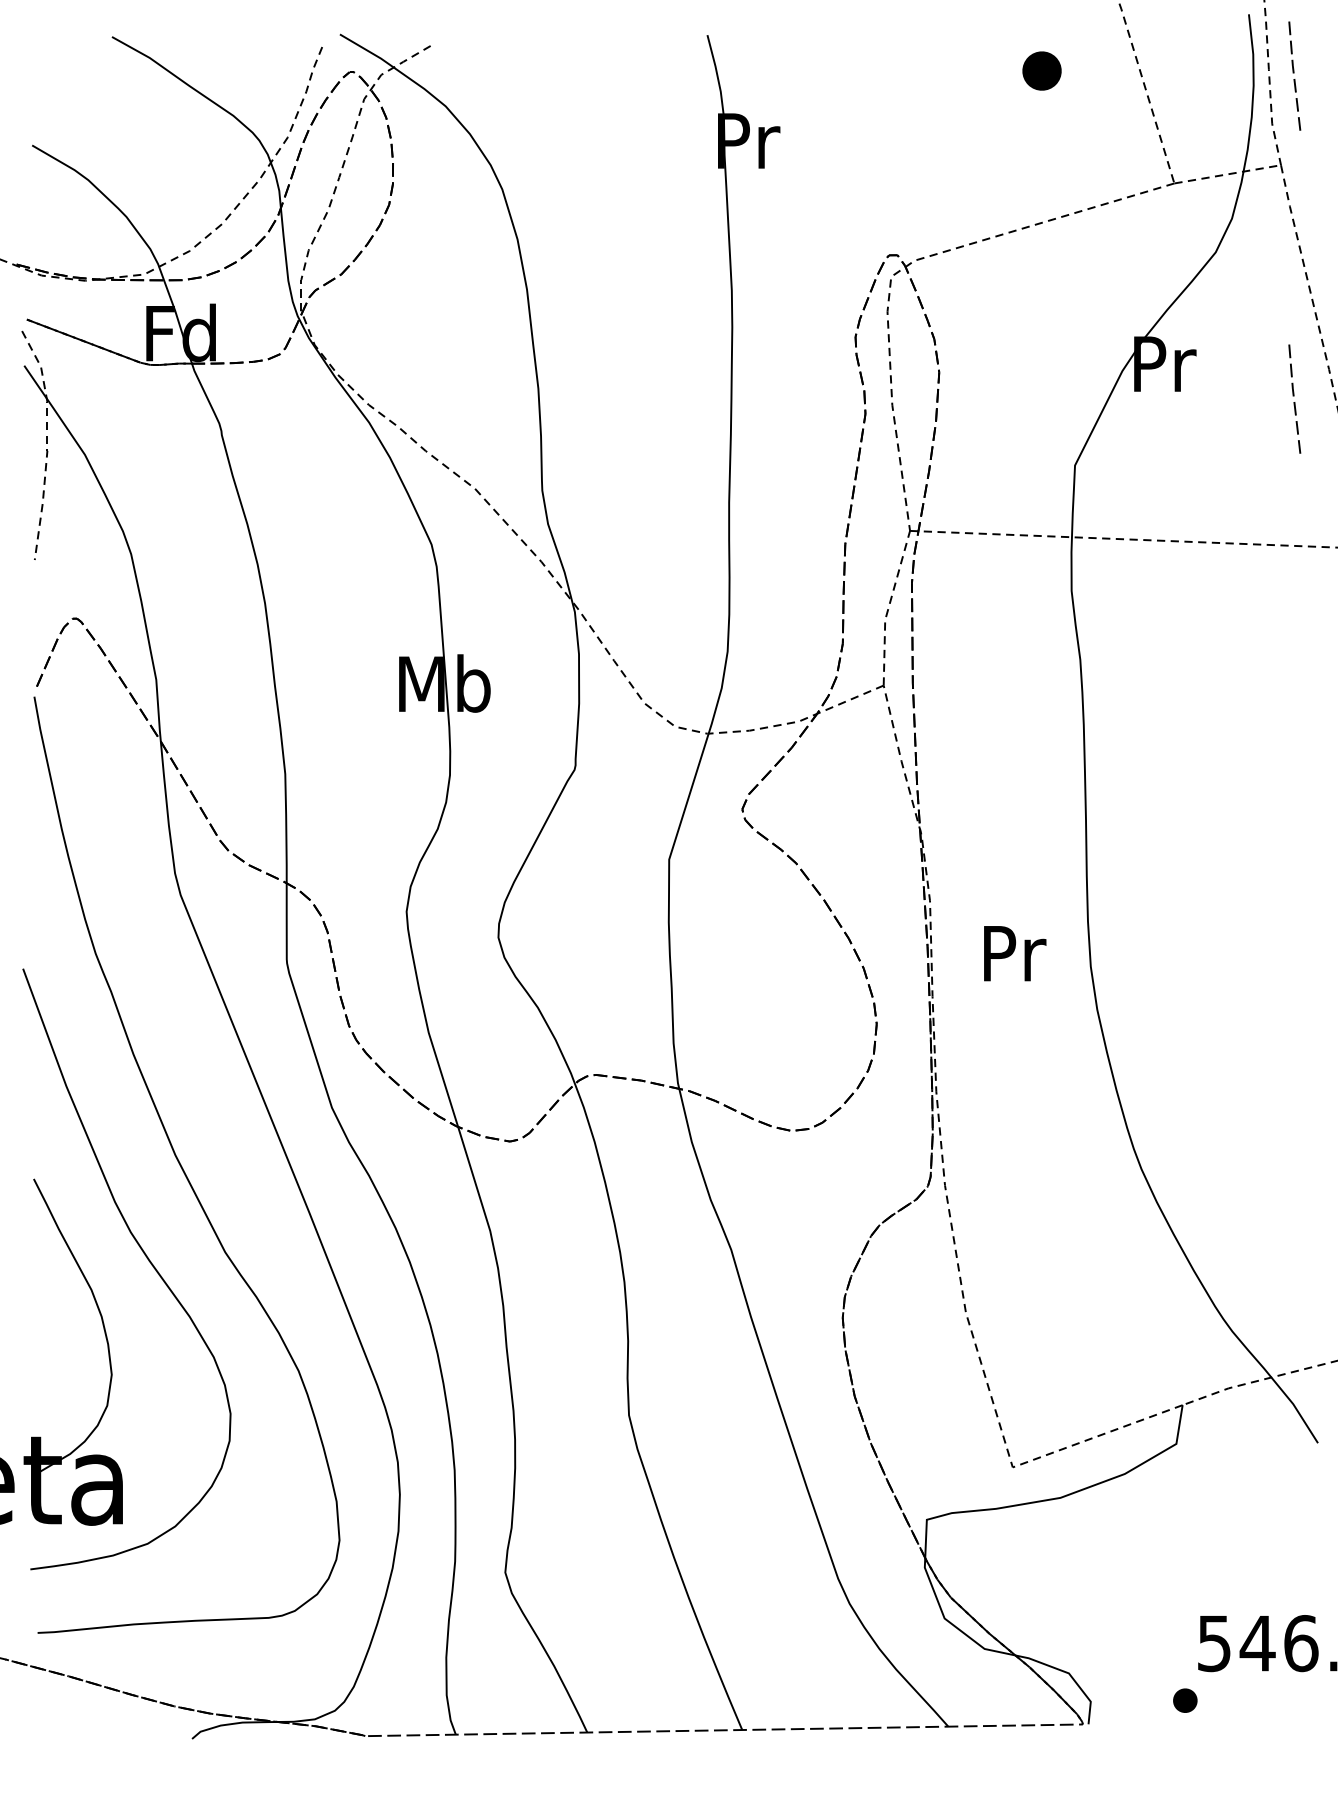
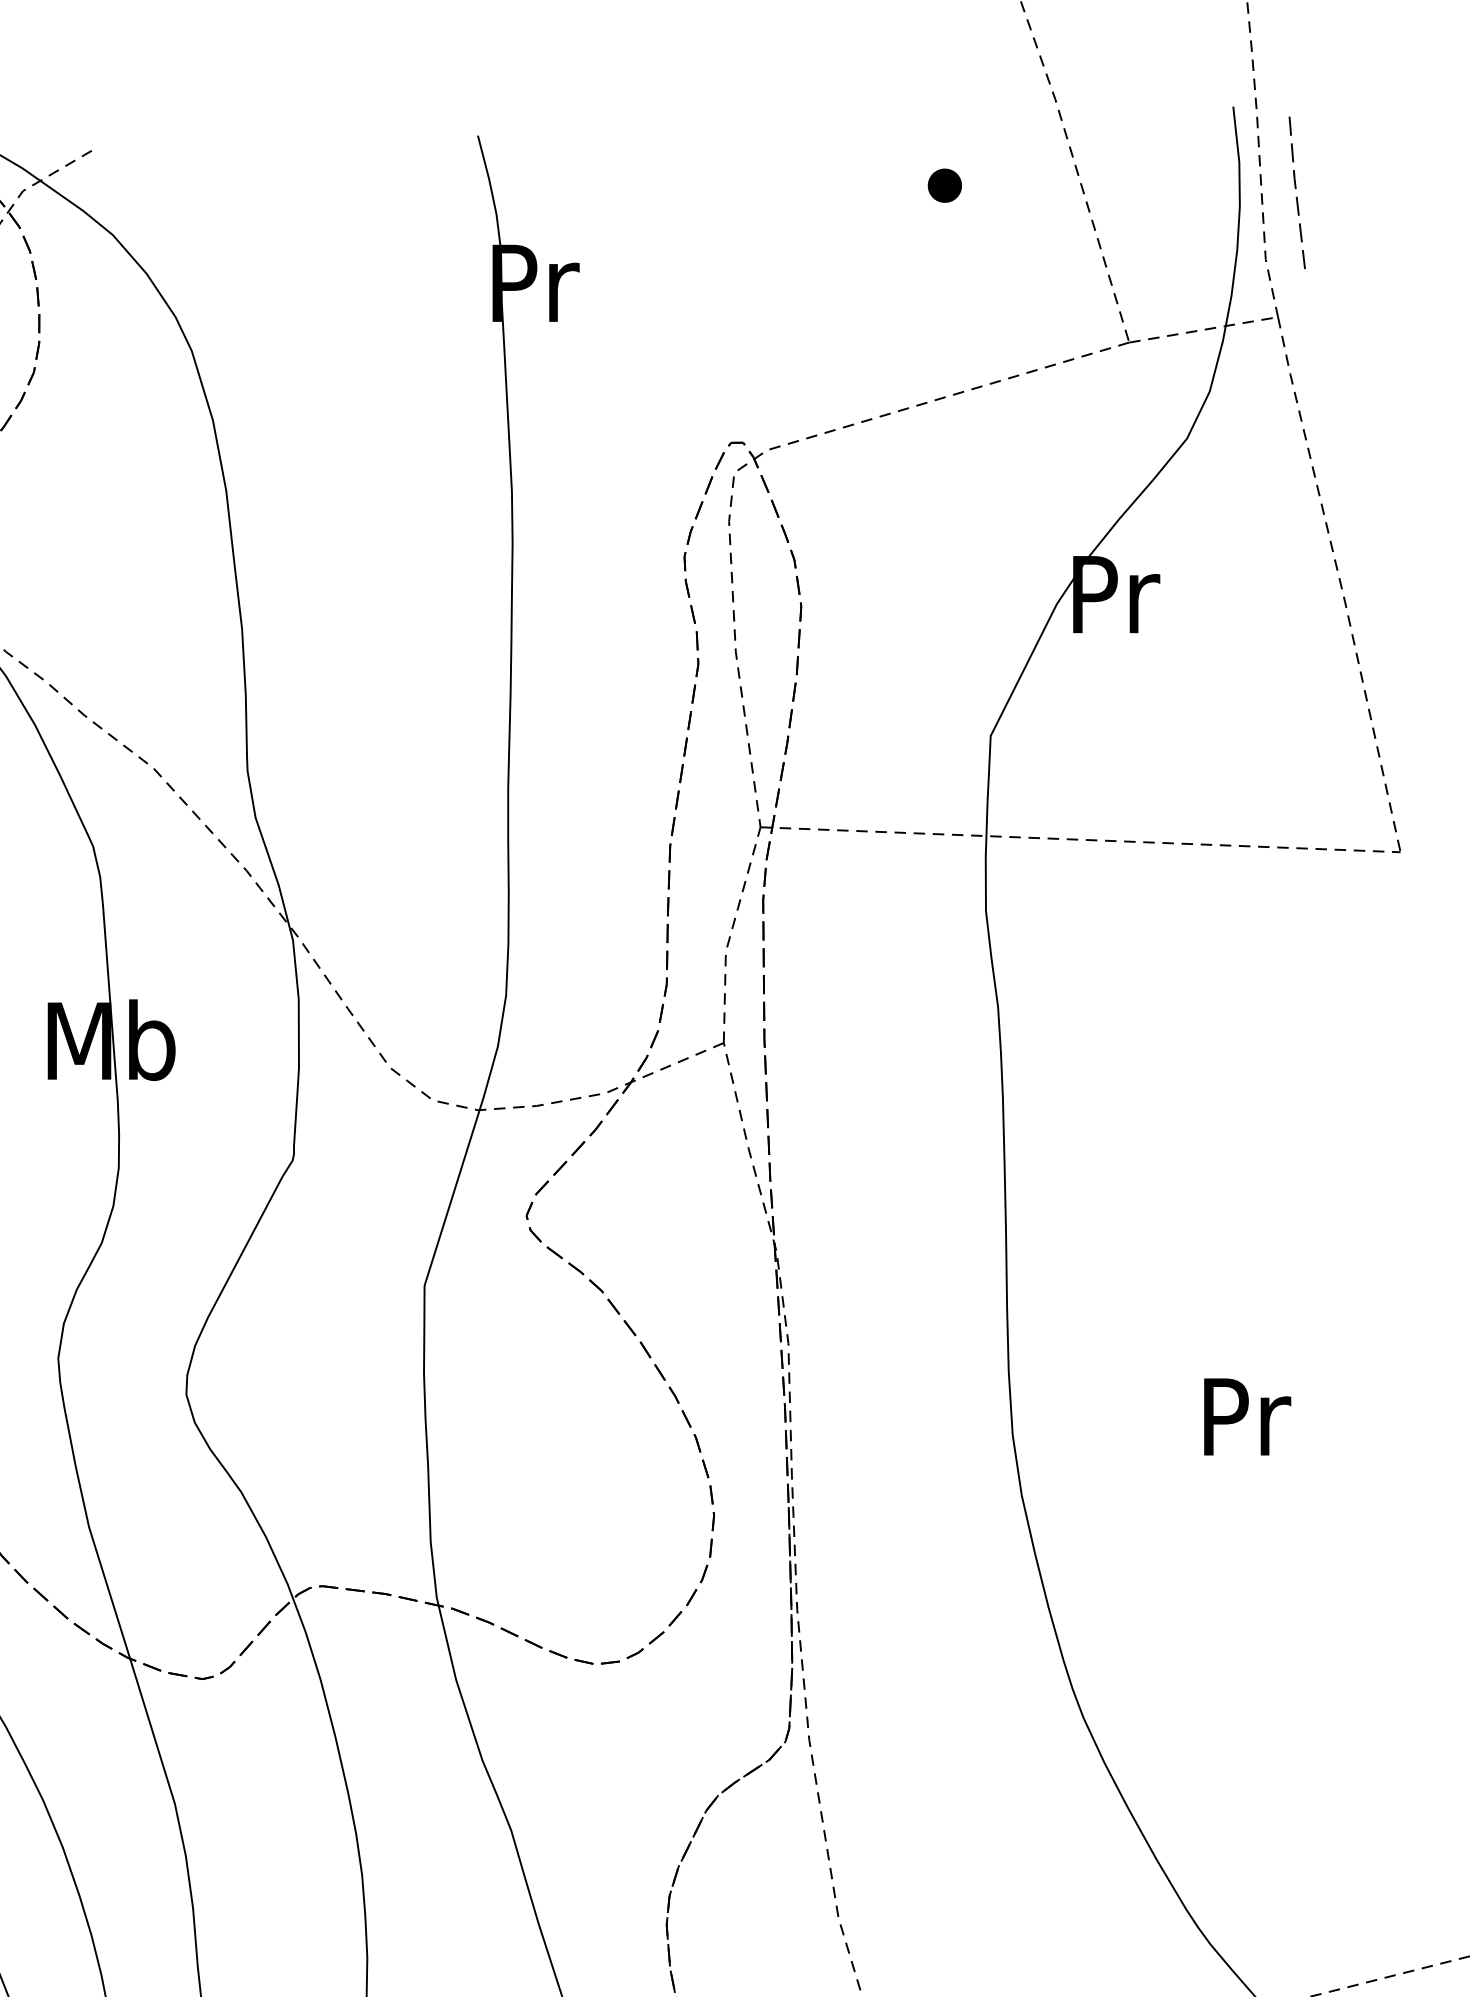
part: (1042, 70) -> (945, 184), size x0.62
line: (1294, 396) -> (1296, 639), removed
text: (1015, 953) -> (1248, 1416), moved

